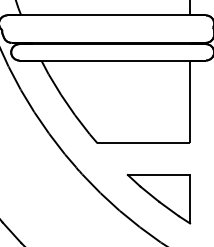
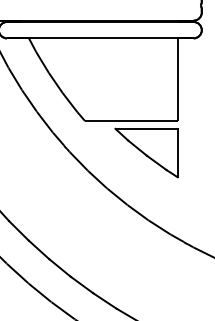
part: (158, 198) -> (146, 152), moved

